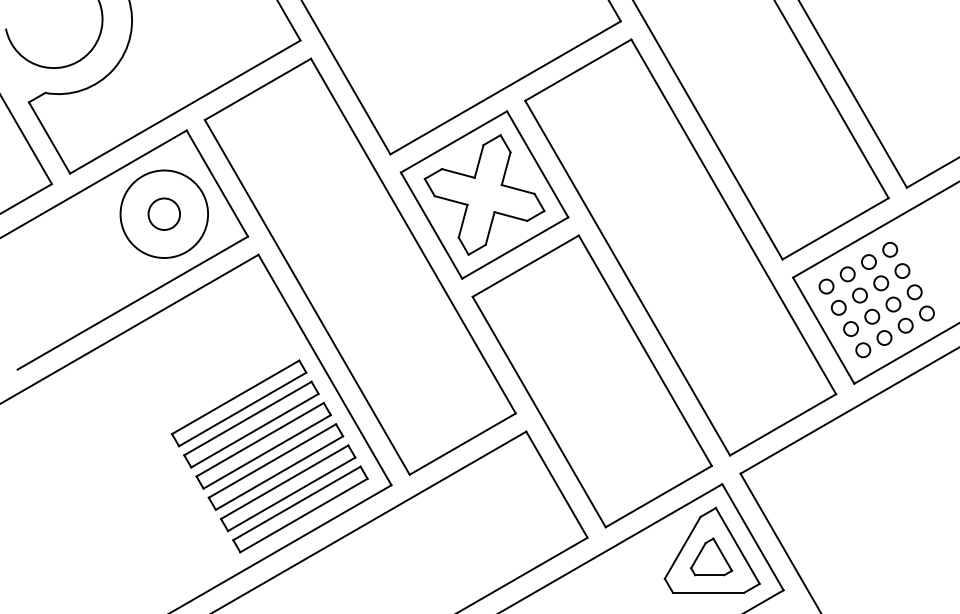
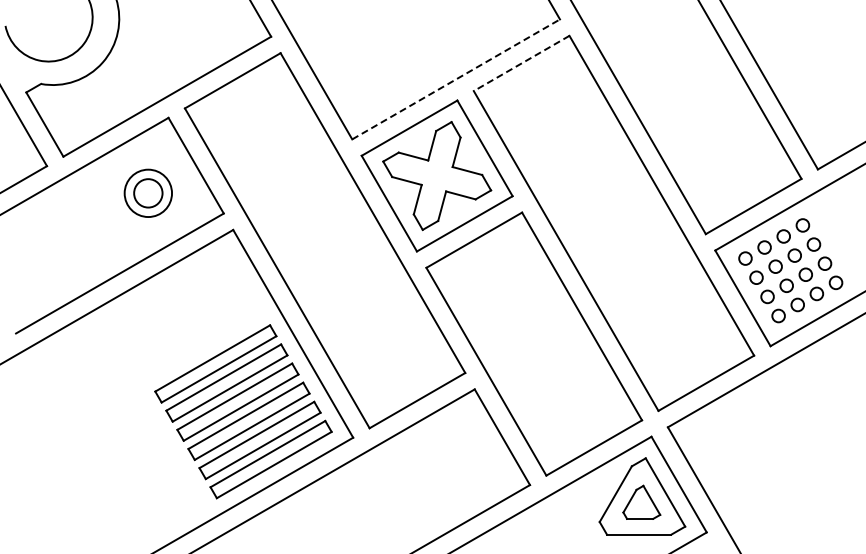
line: (578, 70) -> (521, 63), solid -> dashed
line: (506, 87) -> (456, 79), solid -> dashed
circle: (163, 213) -> (147, 192), size x0.6

